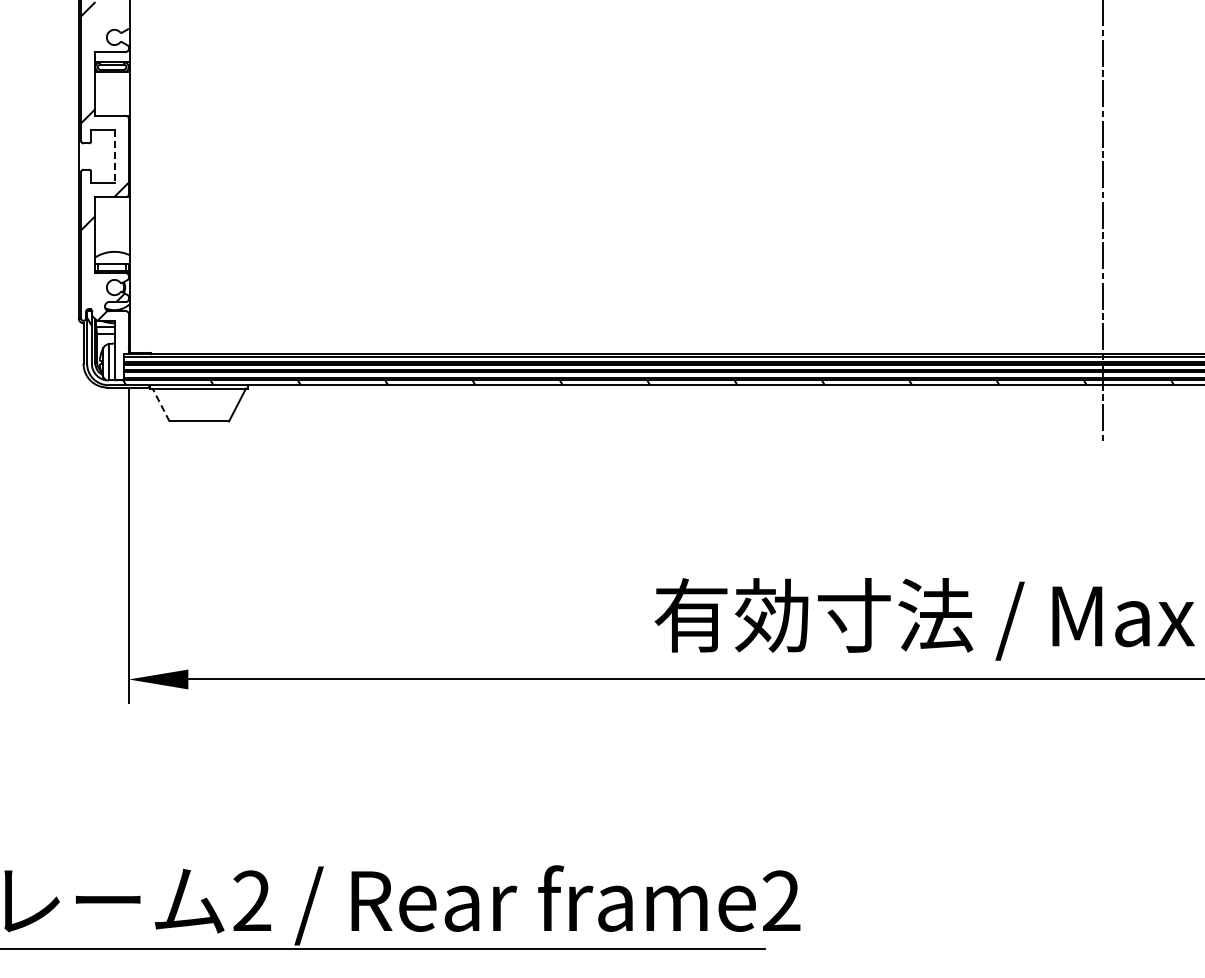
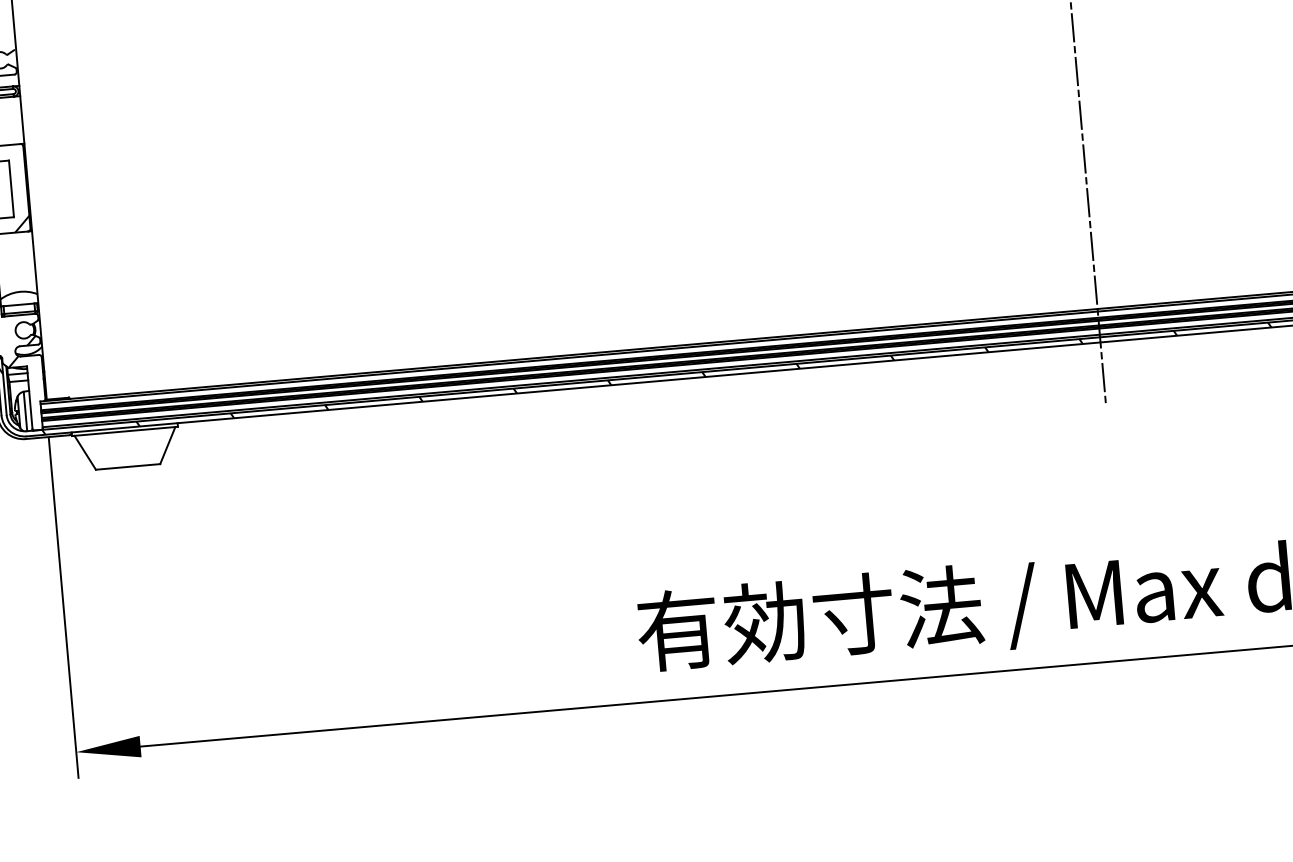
line: (114, 157) -> (11, 189), dashed -> solid
line: (160, 404) -> (84, 452), dashed -> solid

